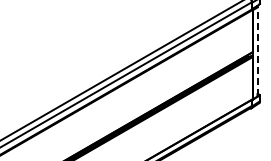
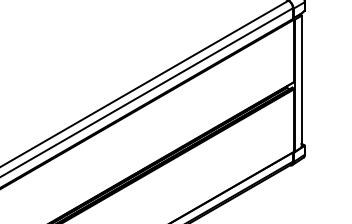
line: (257, 51) -> (301, 81), dashed -> solid

